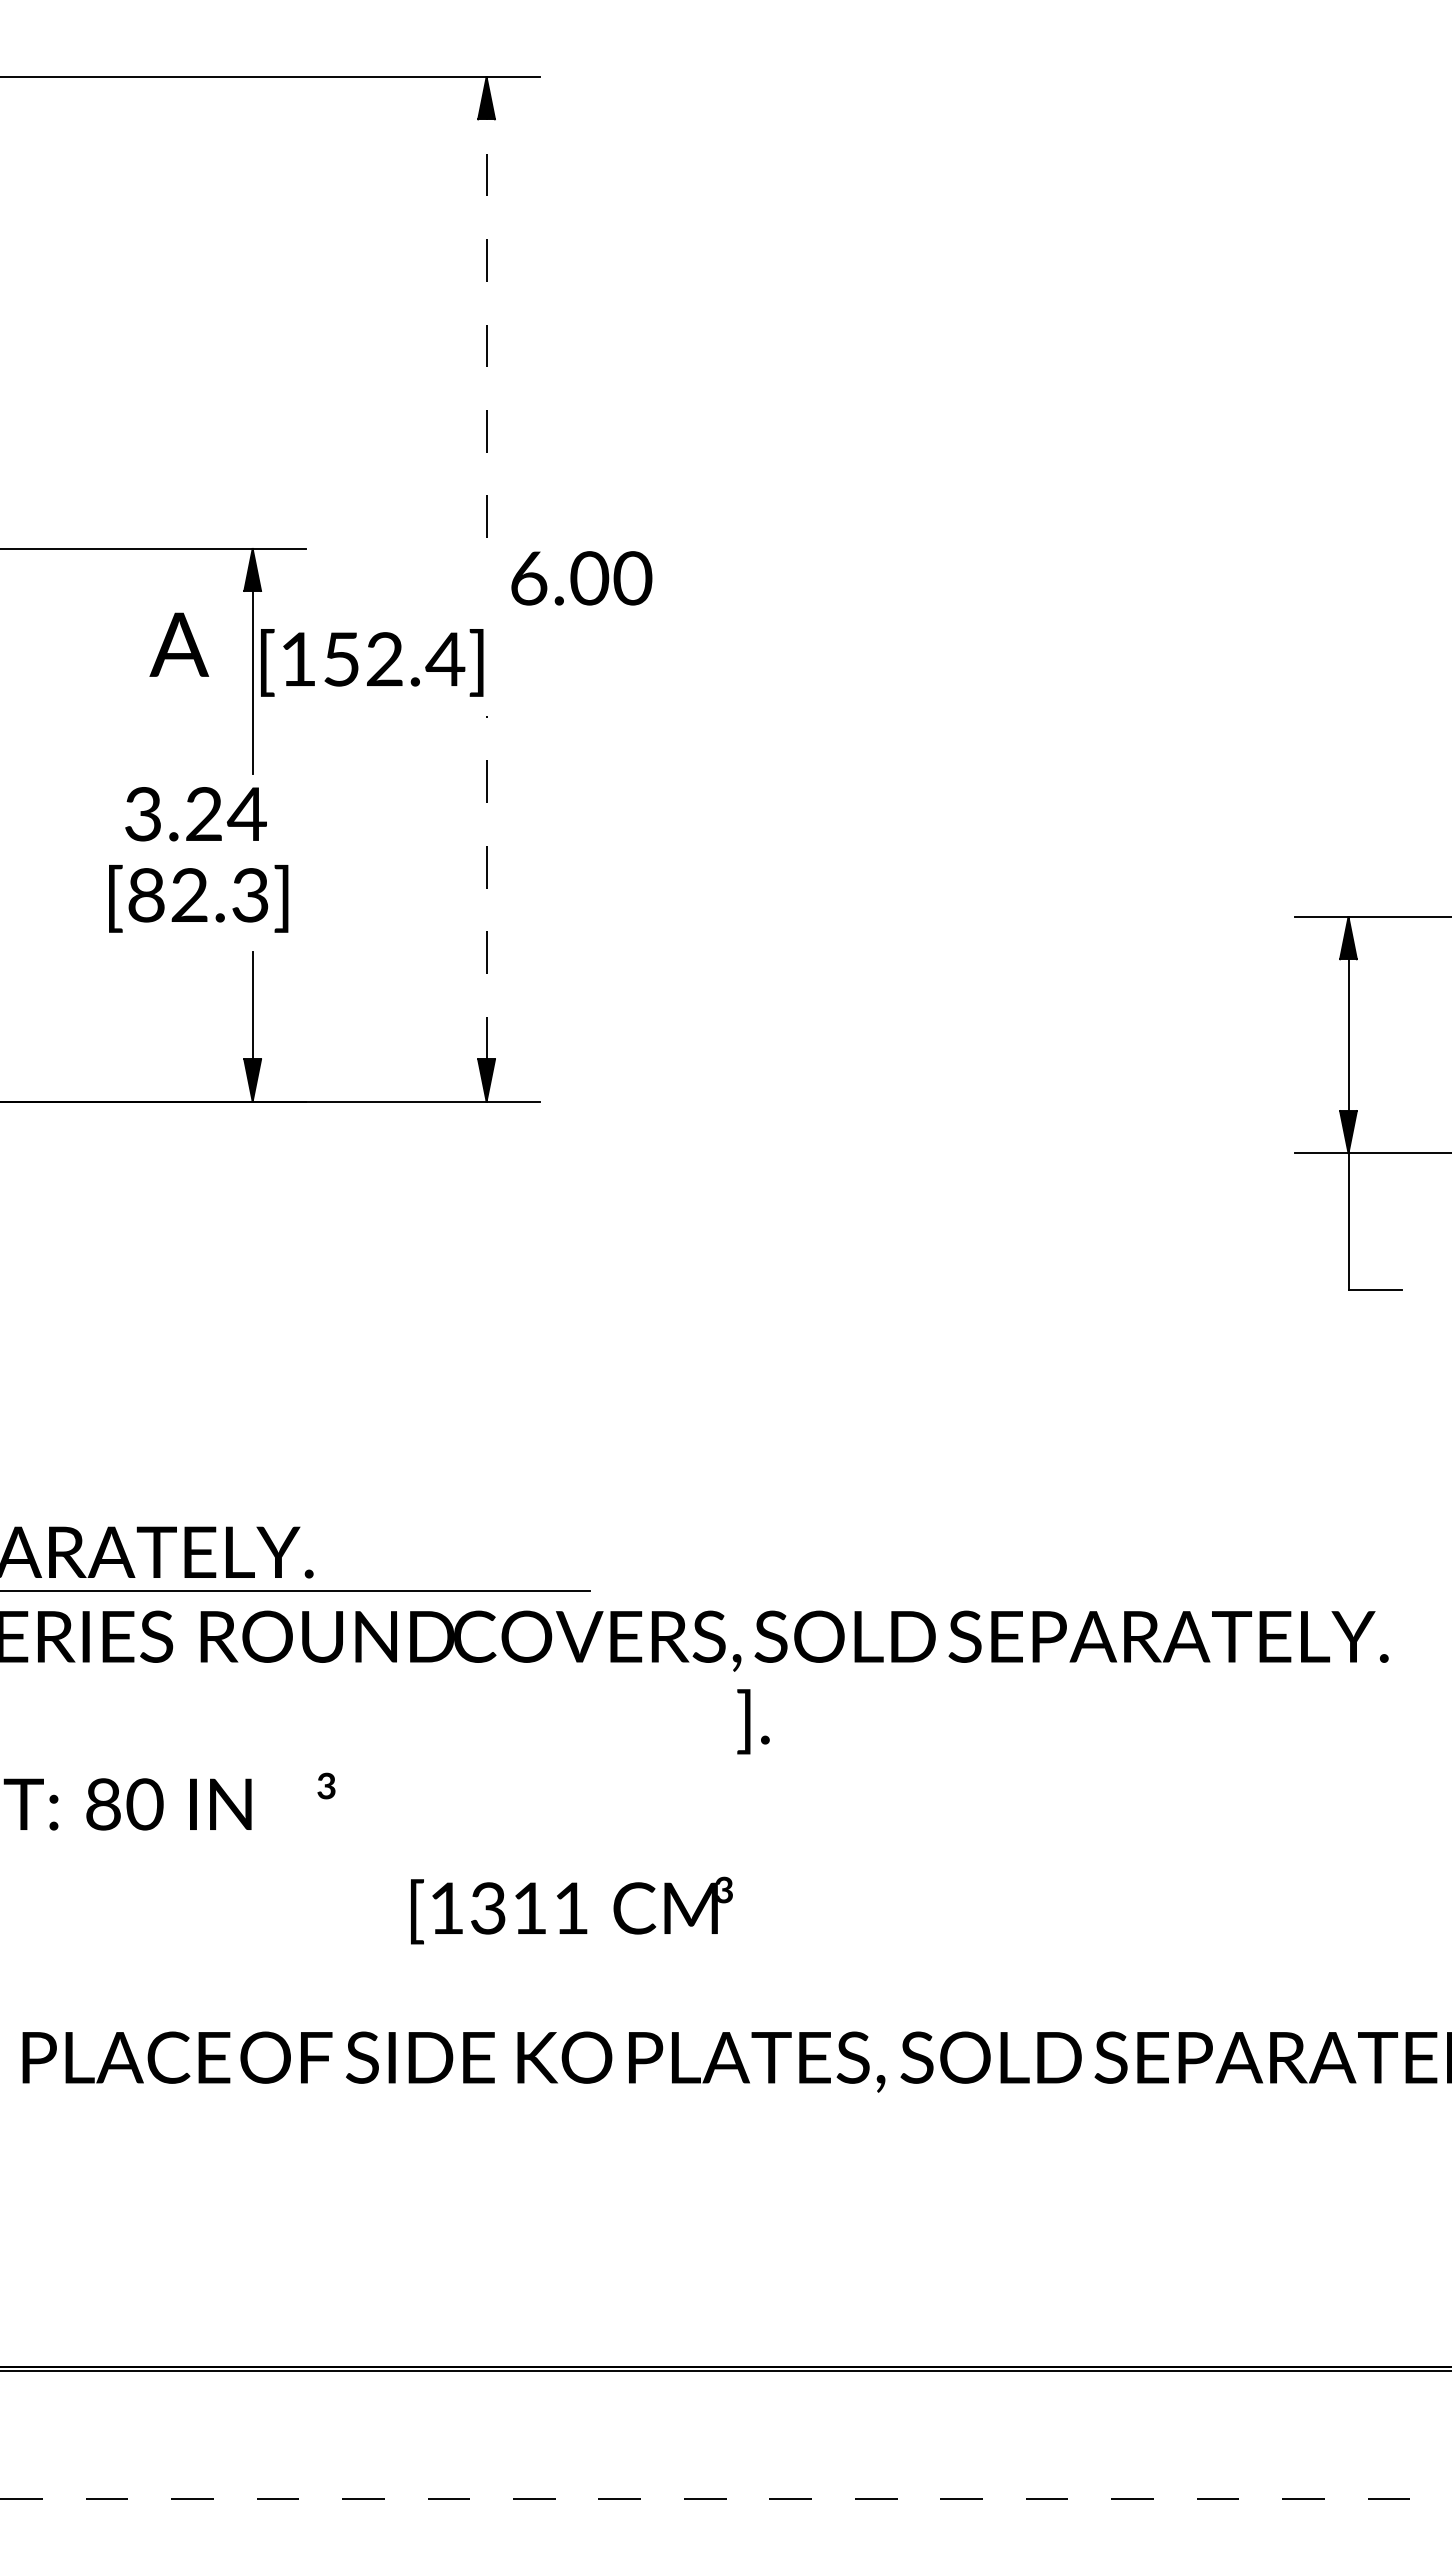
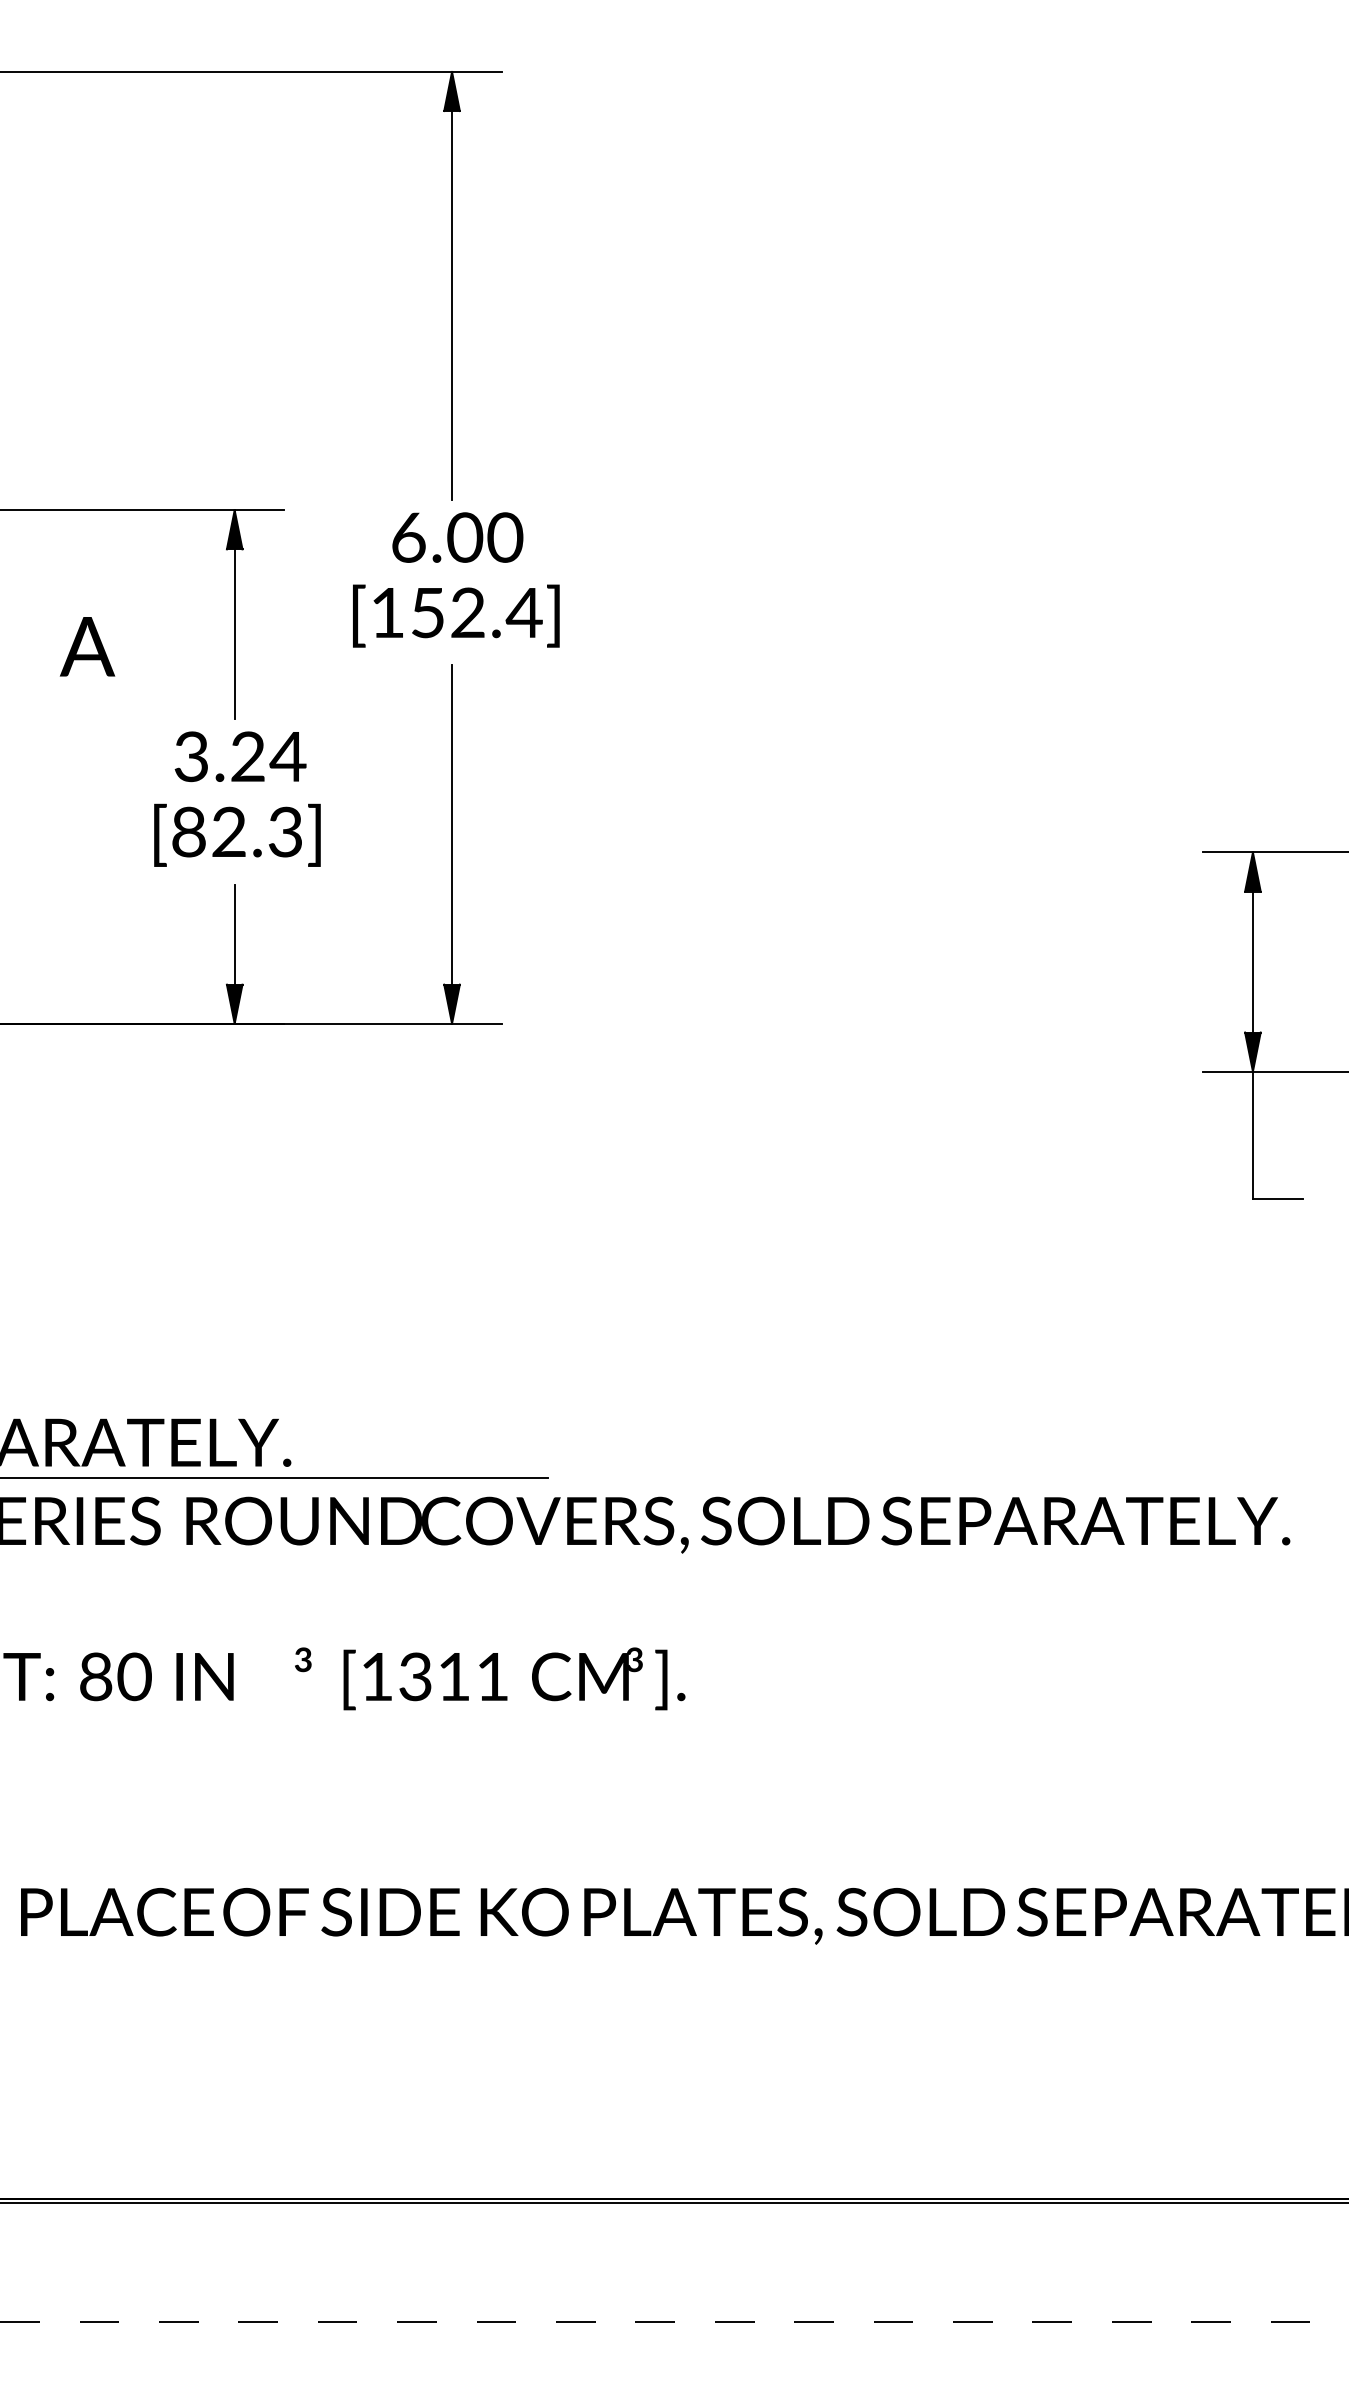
line: (486, 328) -> (451, 305), dashed -> solid
text: (581, 578) -> (457, 537), moved
text: (179, 644) -> (87, 646), moved
text: (372, 662) -> (456, 615), moved
text: (195, 814) -> (240, 757), moved
line: (486, 887) -> (451, 824), dashed -> solid
text: (198, 898) -> (237, 835), moved
text: (753, 1721) -> (670, 1679), moved
text: (571, 1910) -> (492, 1678), moved

